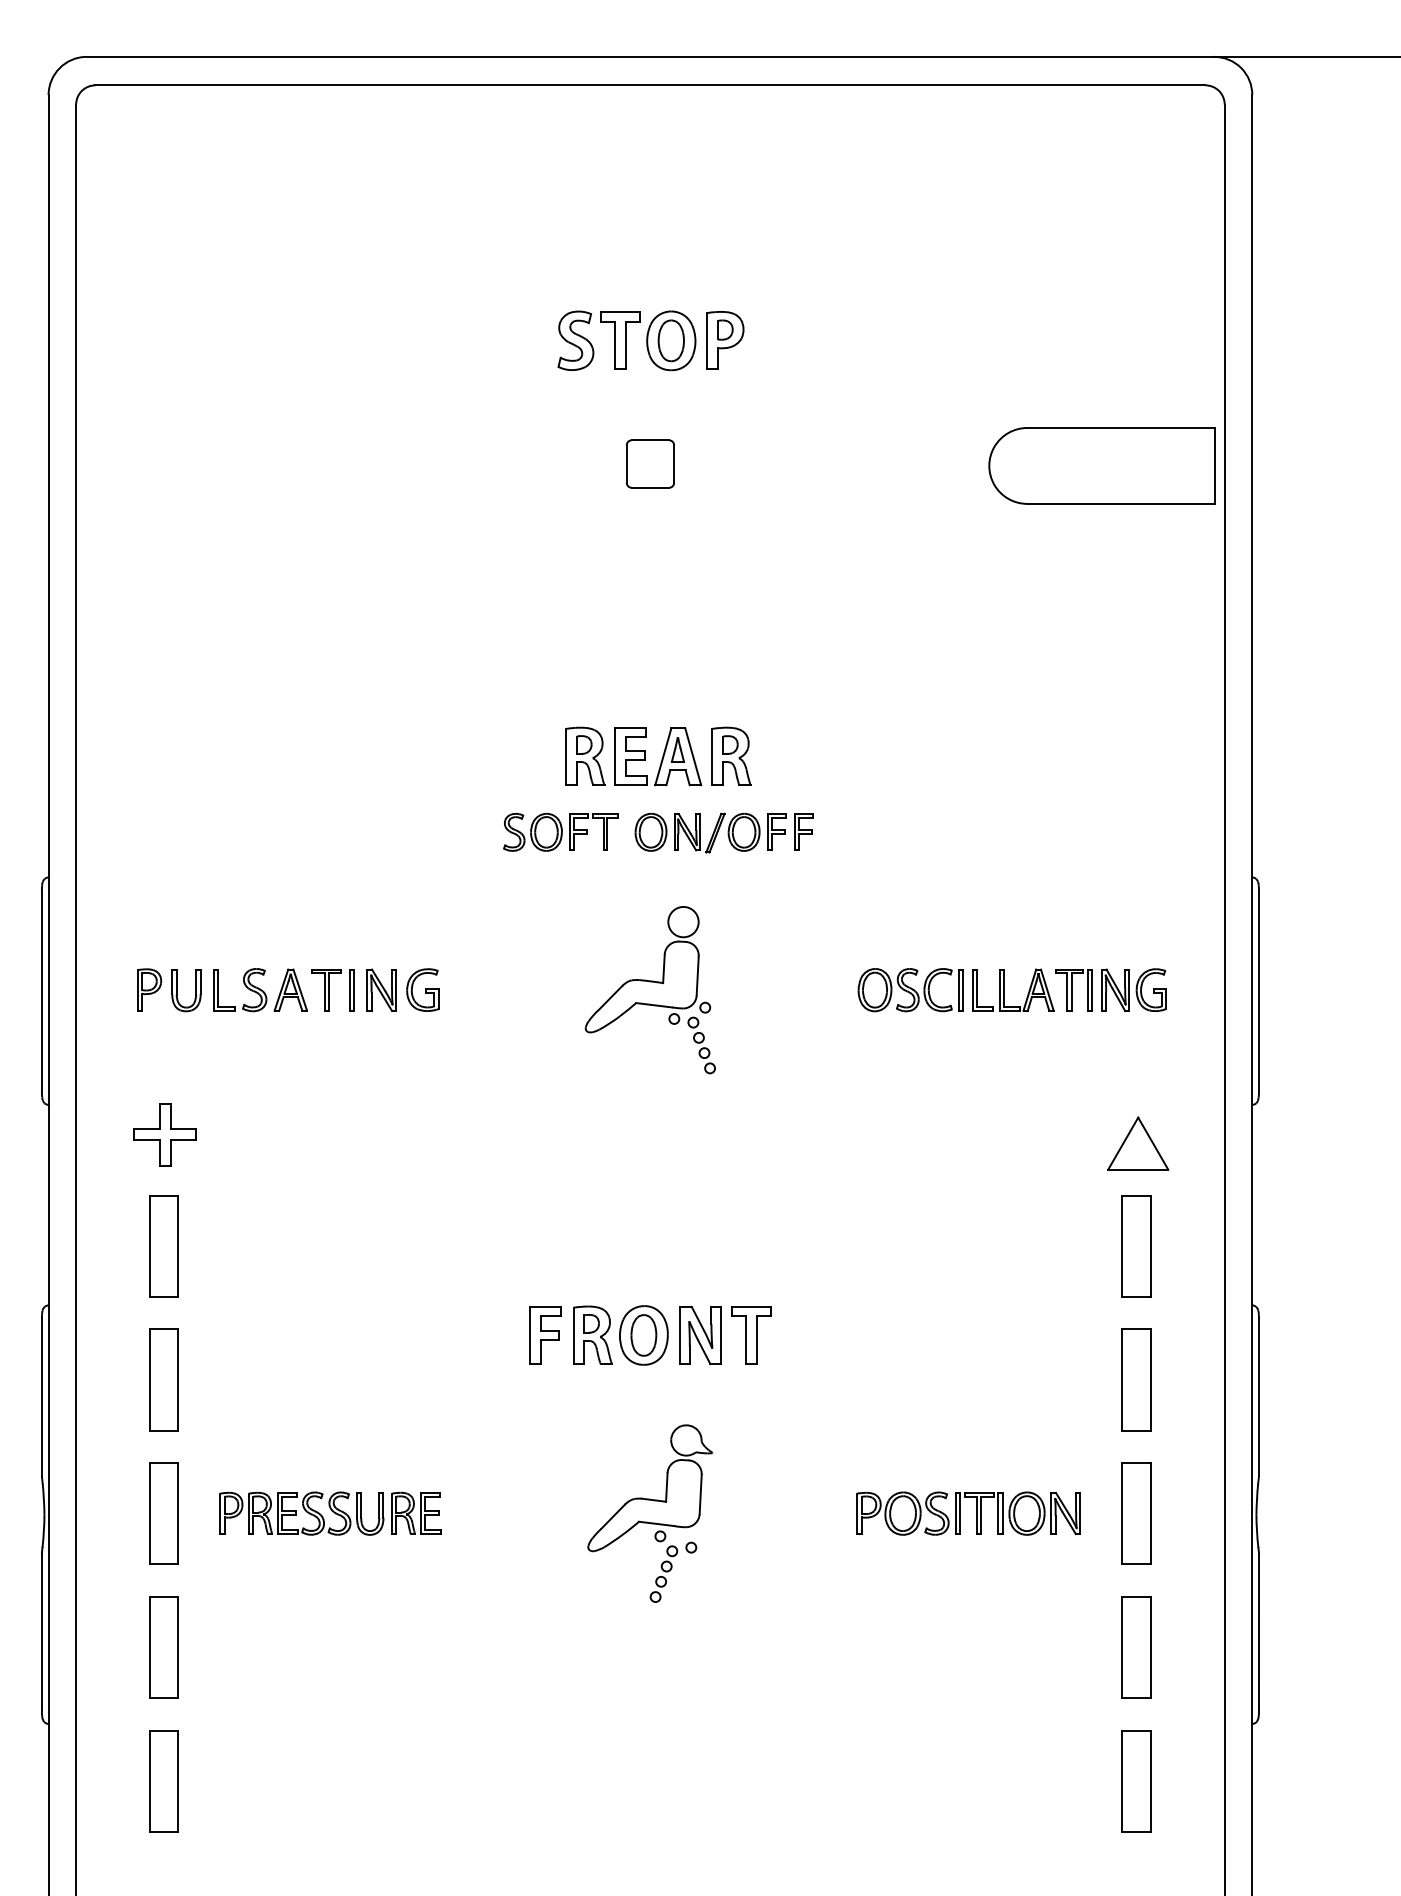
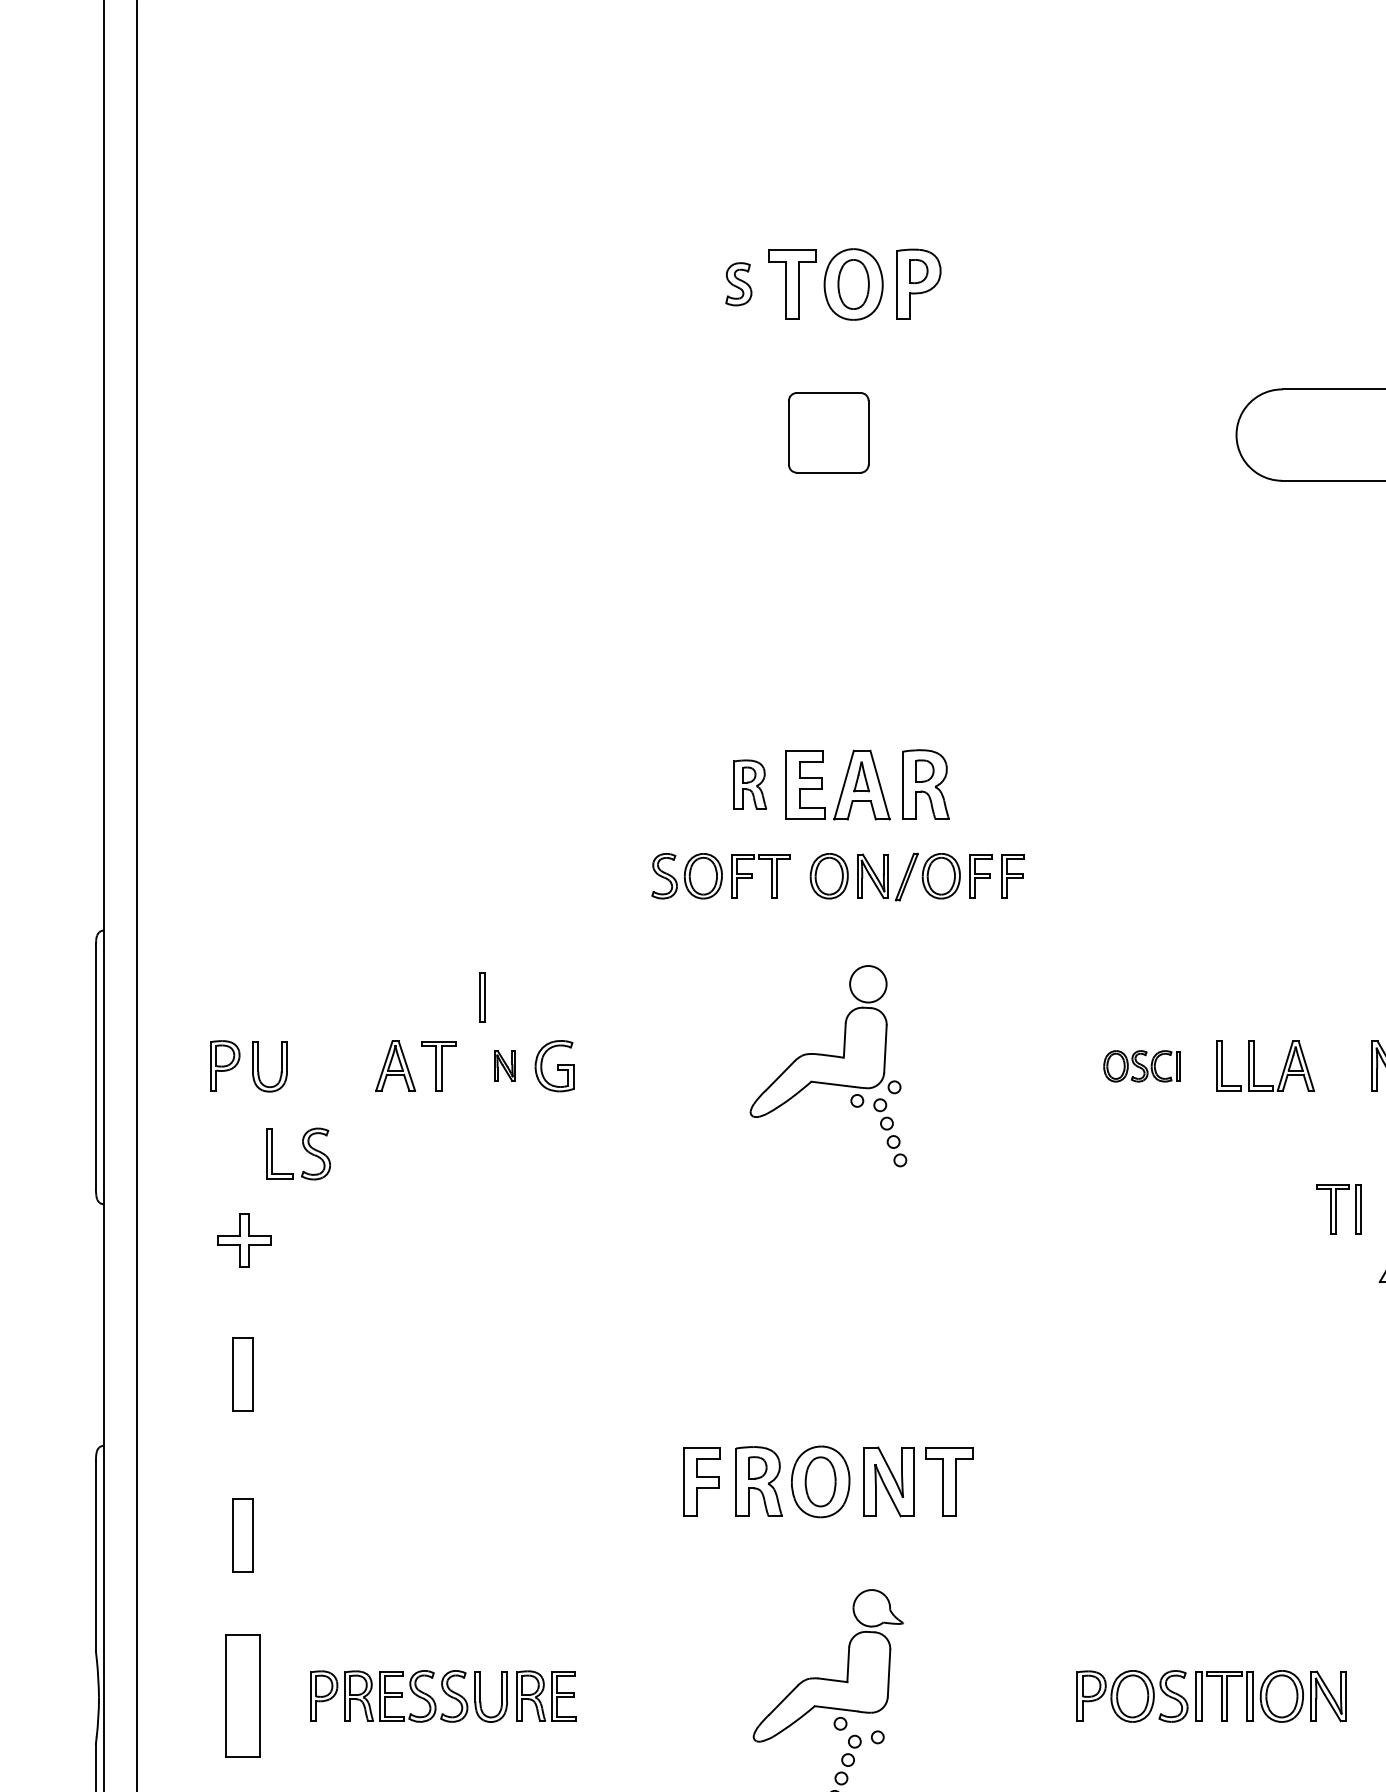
part: (575, 340) -> (738, 284), size x0.6
part: (649, 463) -> (827, 432), size x1.4
part: (585, 755) -> (750, 783), size x0.7
part: (244, 985) -> (303, 1148), moved
part: (381, 989) -> (504, 1065), size x0.6
part: (351, 990) -> (481, 997), moved
part: (910, 990) -> (1141, 1066), size x0.6
part: (1073, 990) -> (1337, 1209), moved
part: (164, 1134) -> (243, 1239), size x0.7
part: (163, 1246) -> (242, 1374), size x0.6
part: (163, 1379) -> (242, 1534), size x0.6

